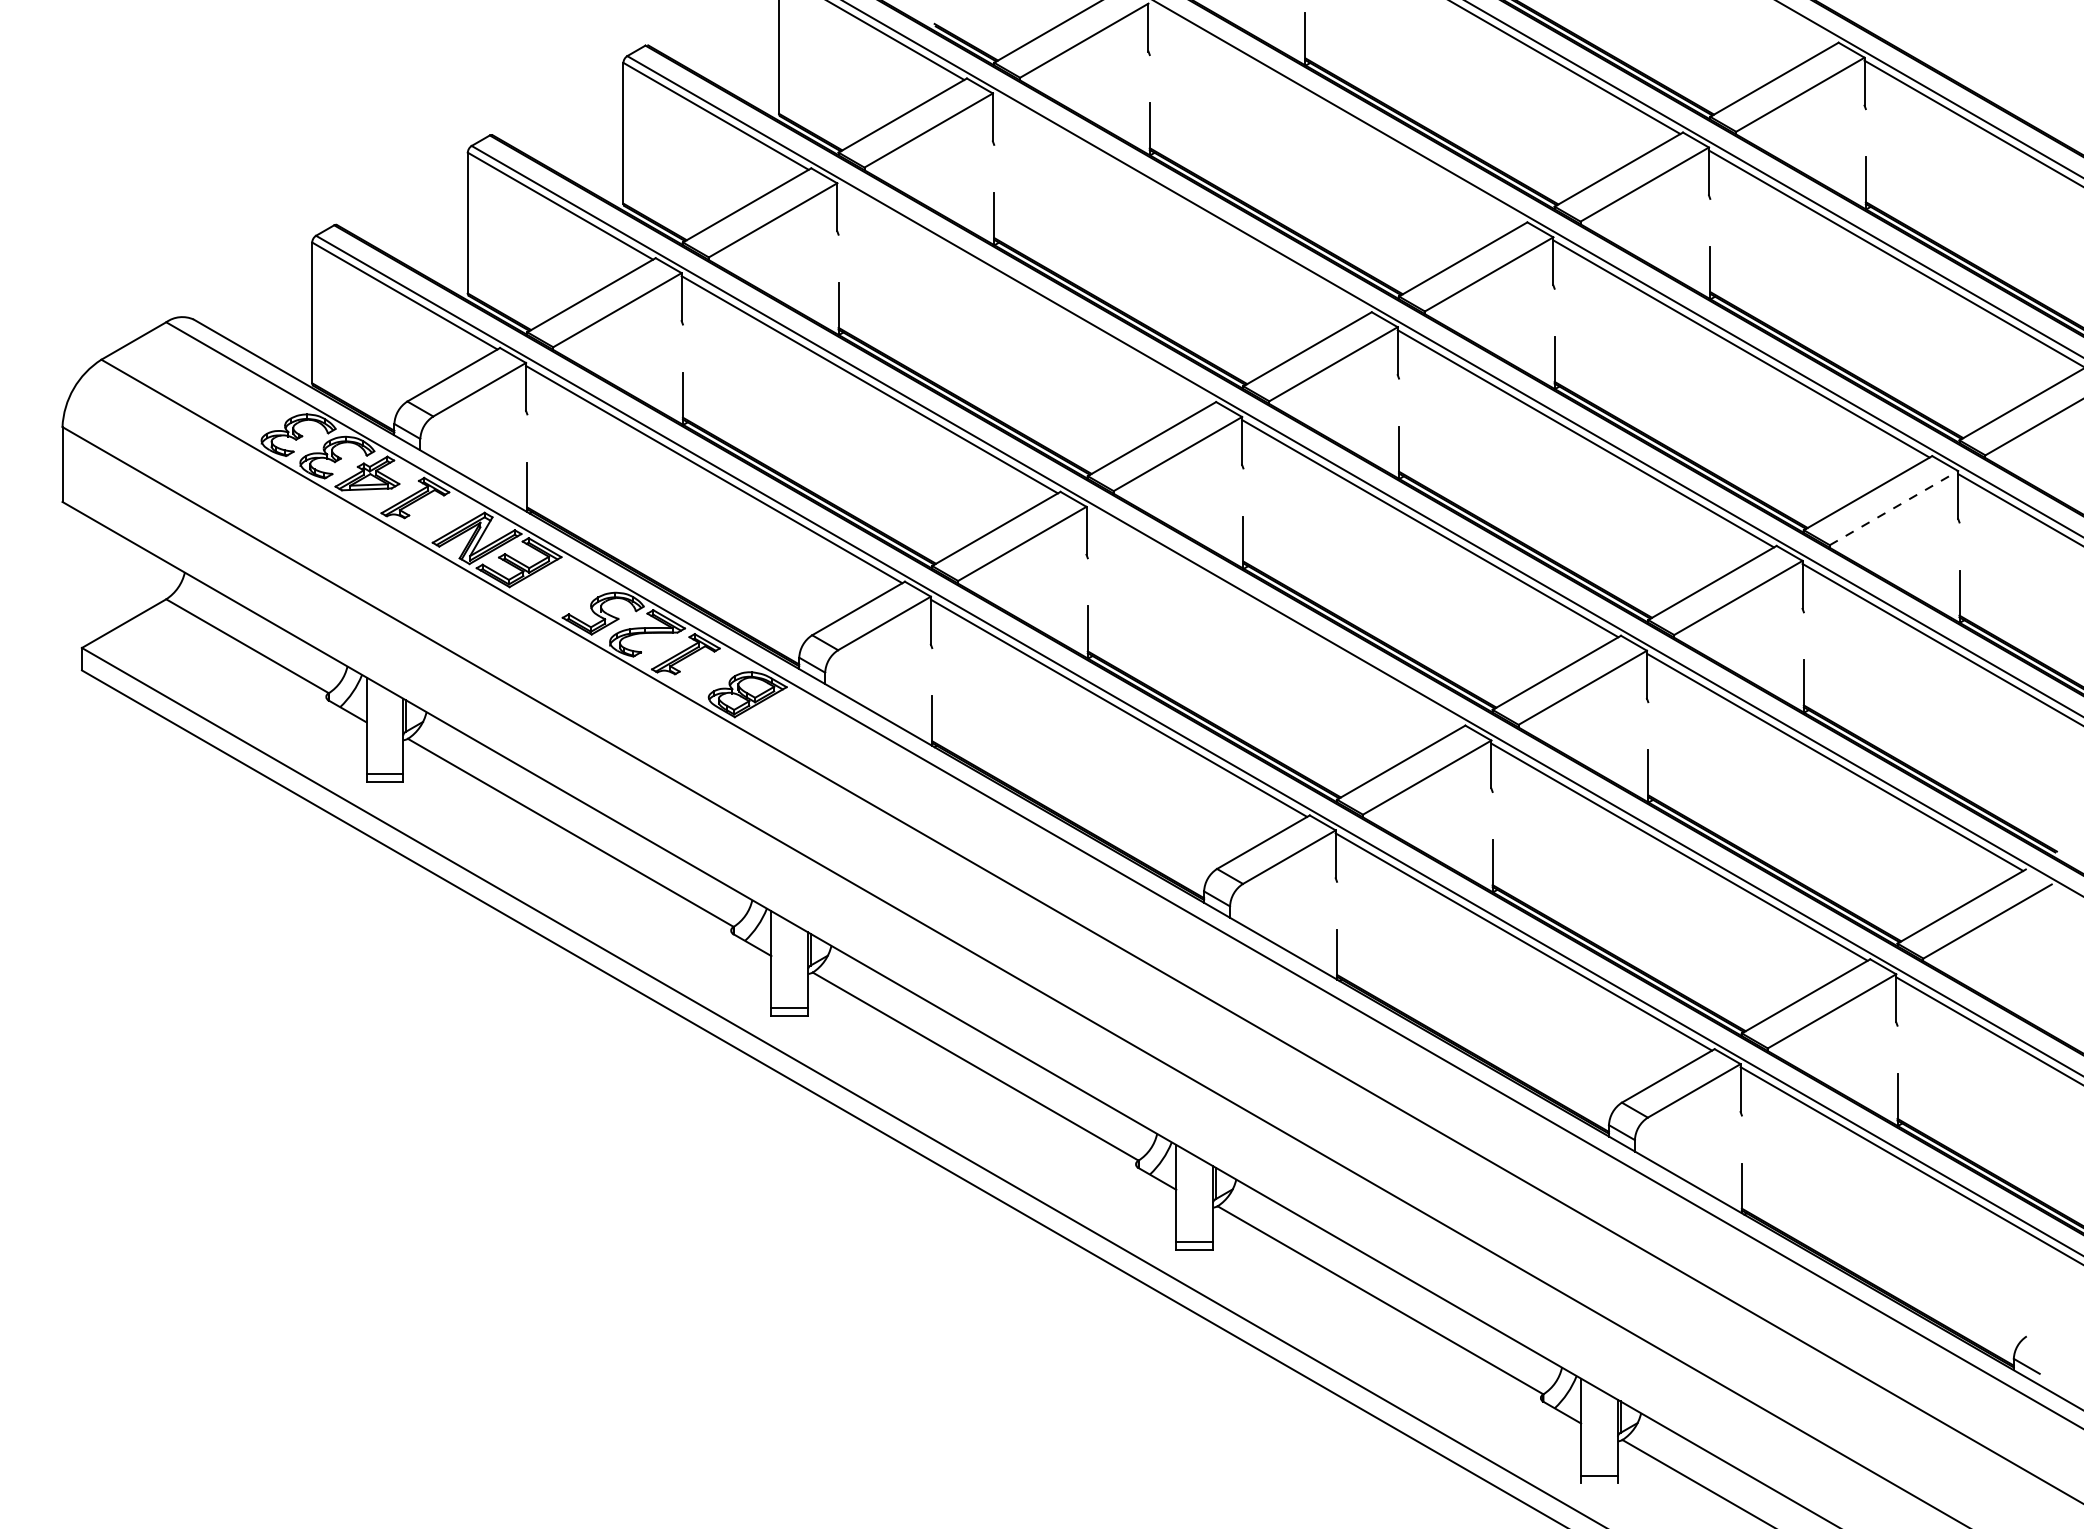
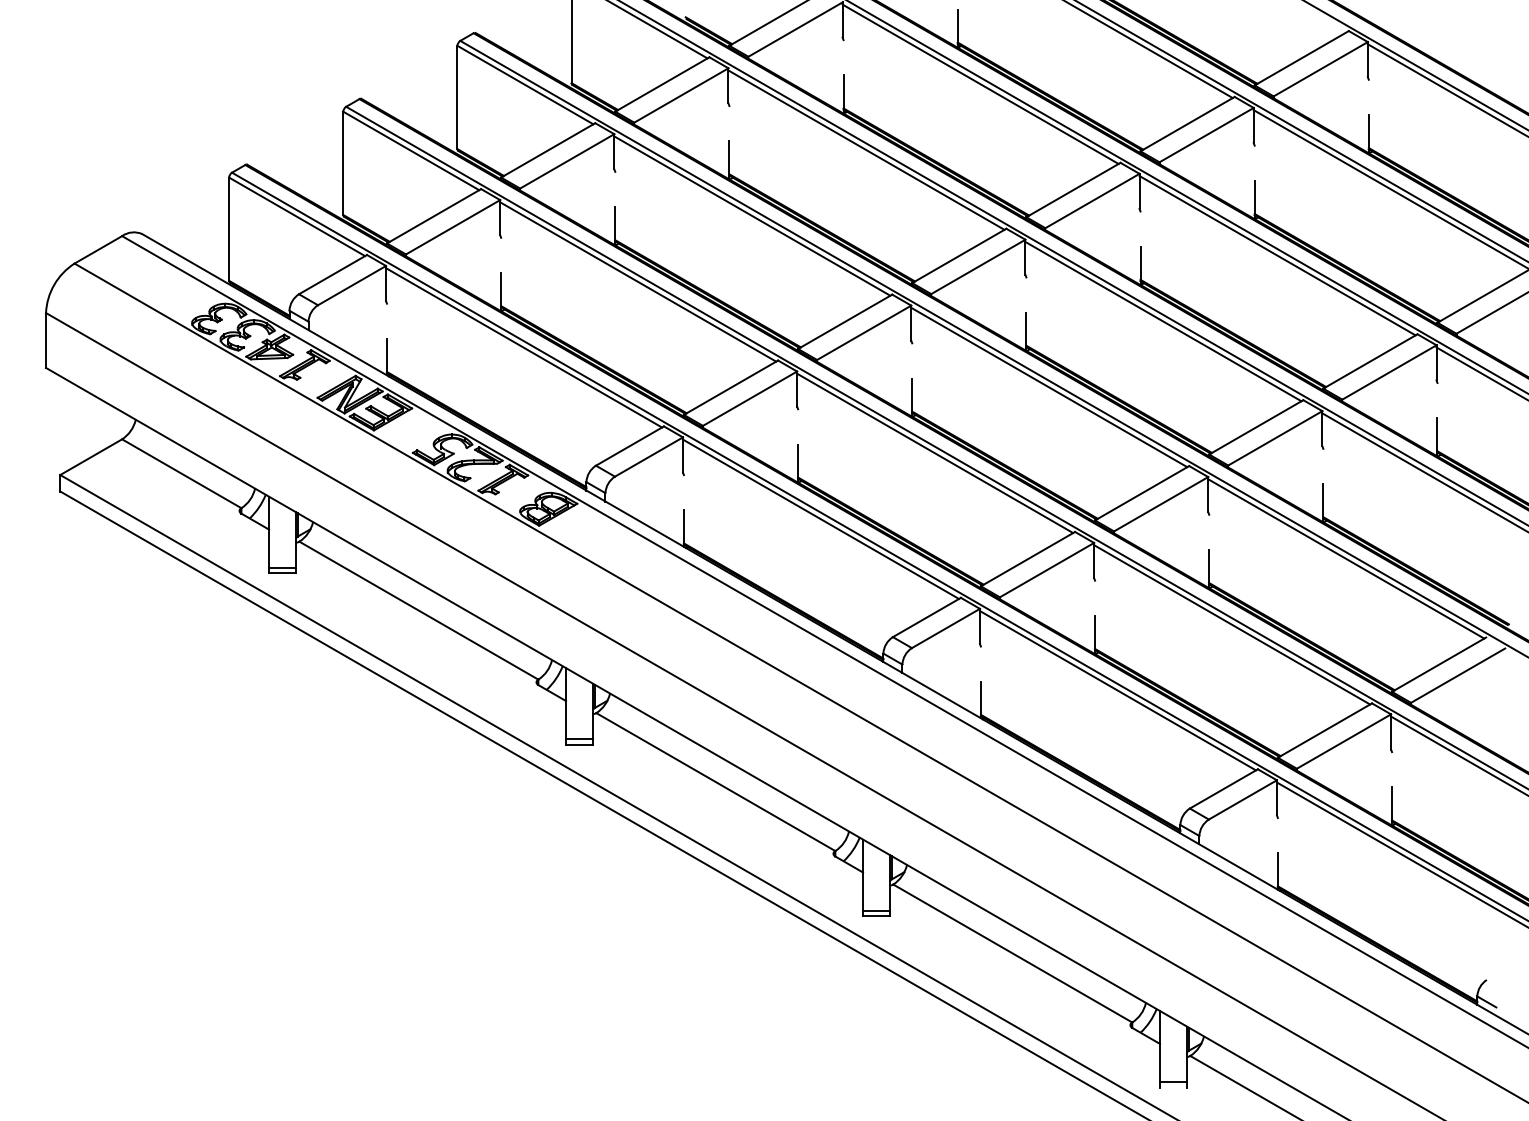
line: (1336, 114) -> (980, 83), added
line: (1180, 204) -> (866, 149), added
line: (1025, 294) -> (752, 215), added
line: (1894, 507) -> (1389, 371), dashed -> solid
line: (1274, 618) -> (935, 453), added

